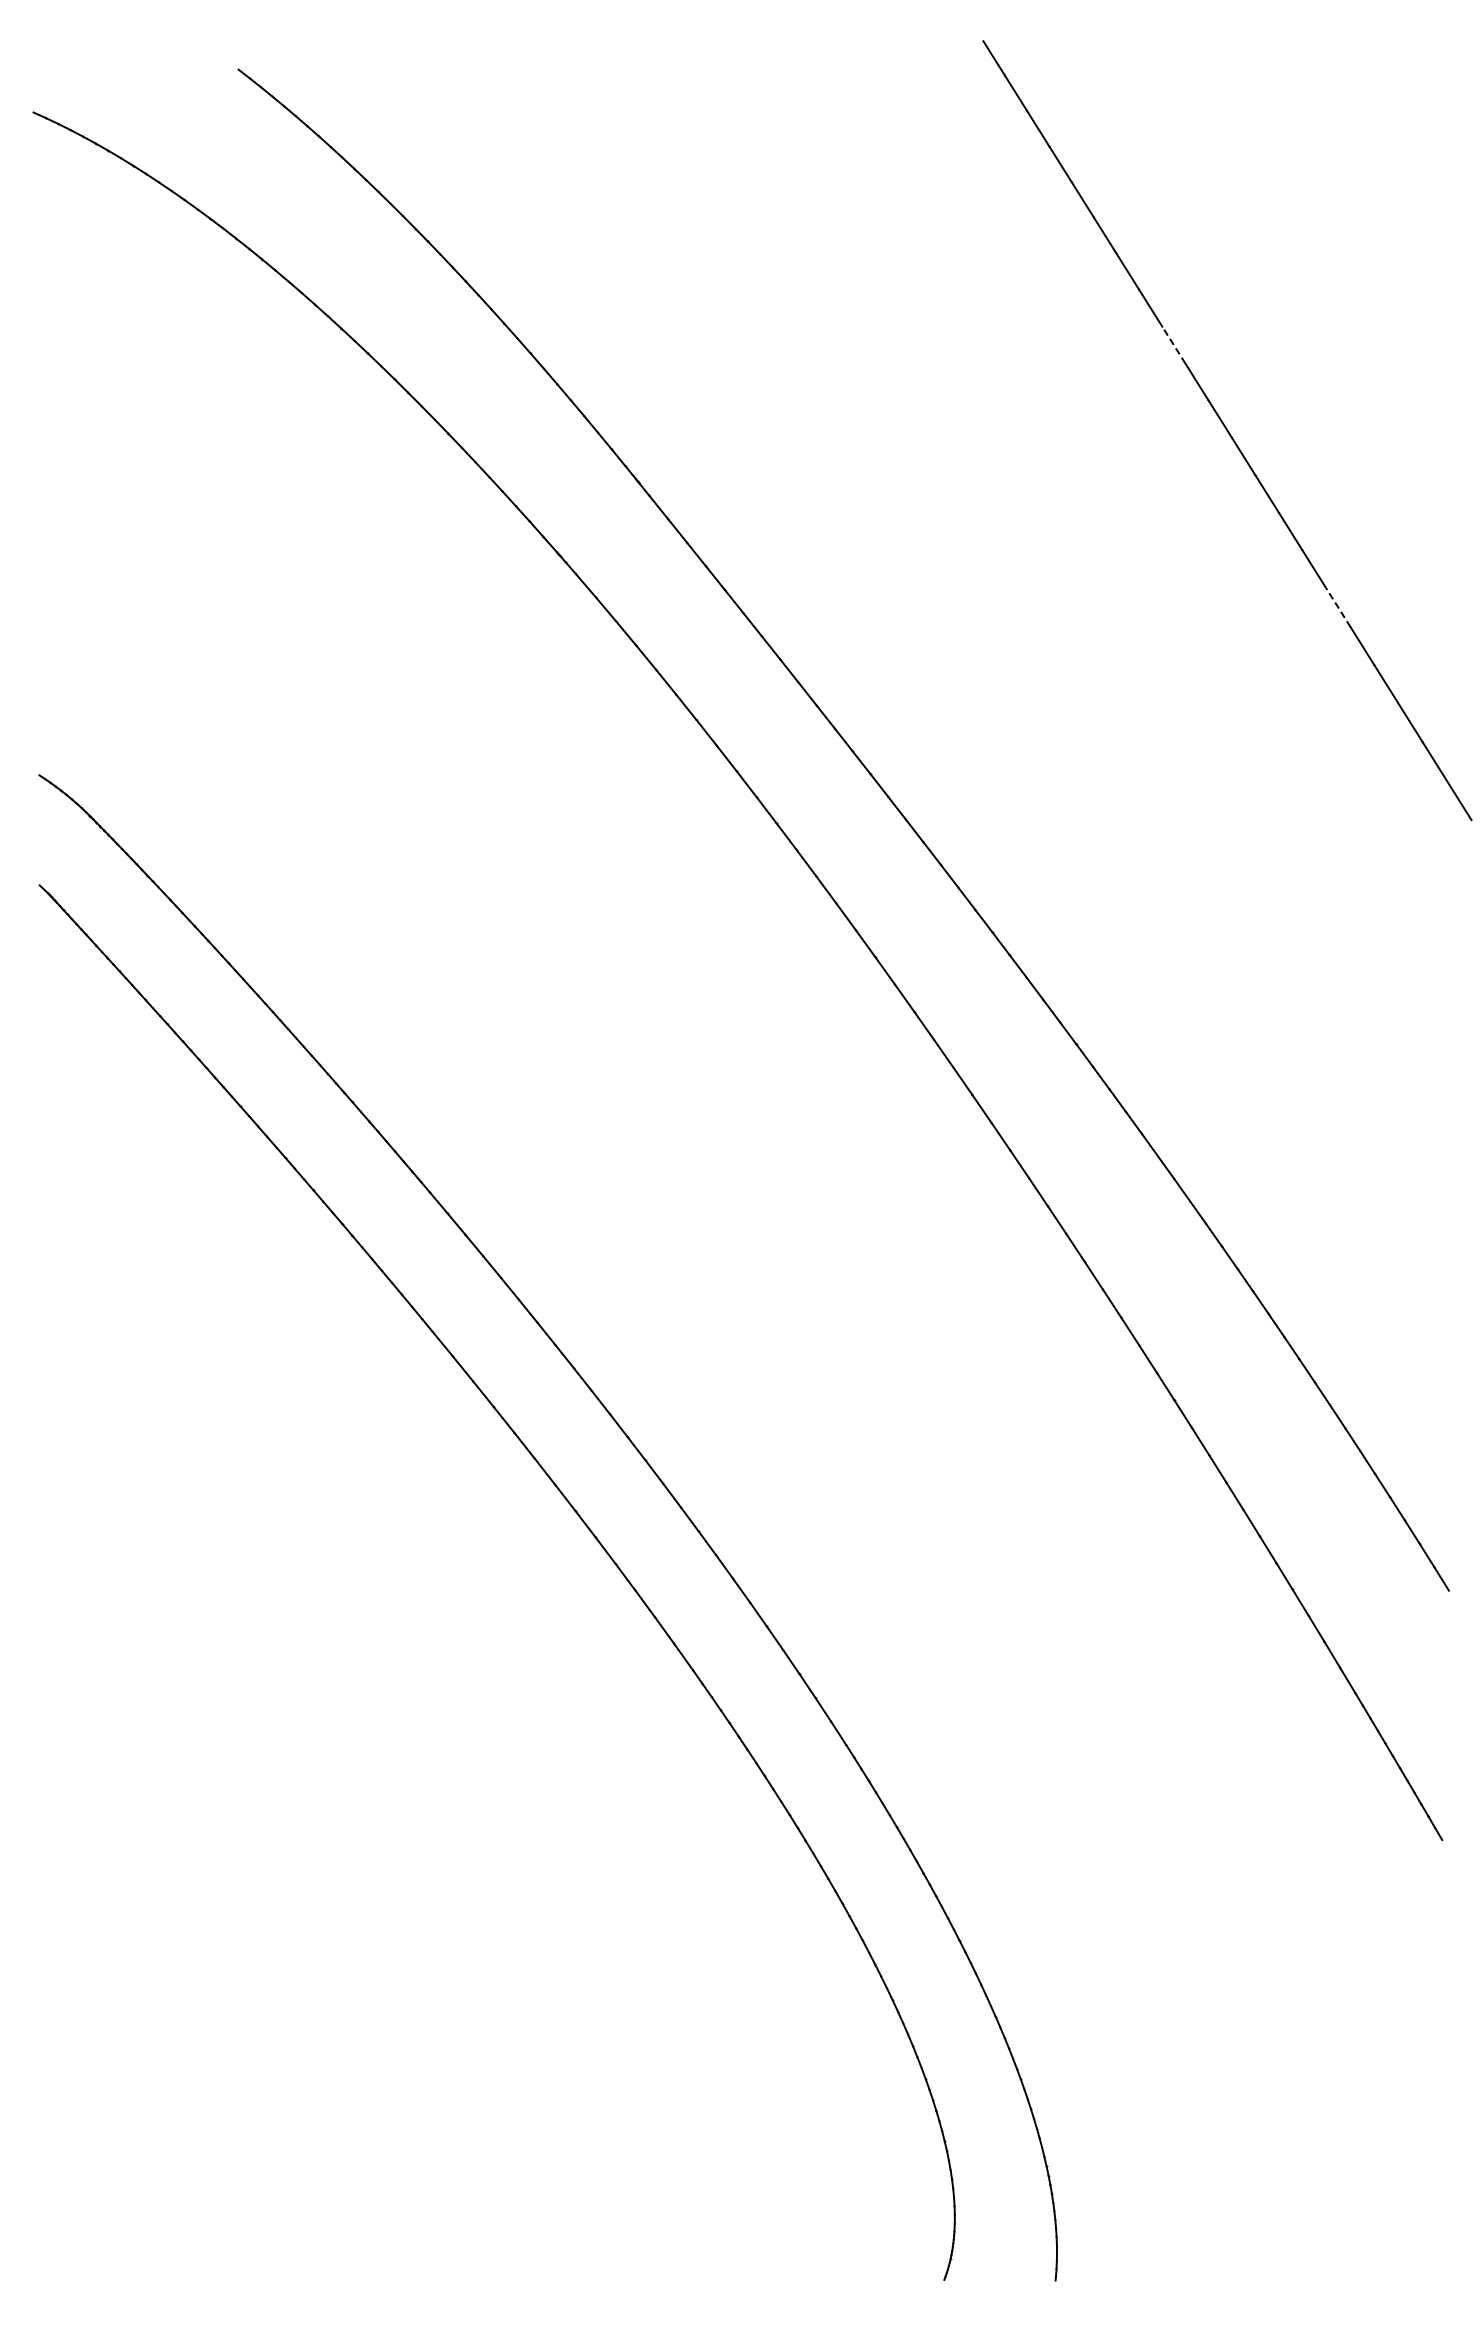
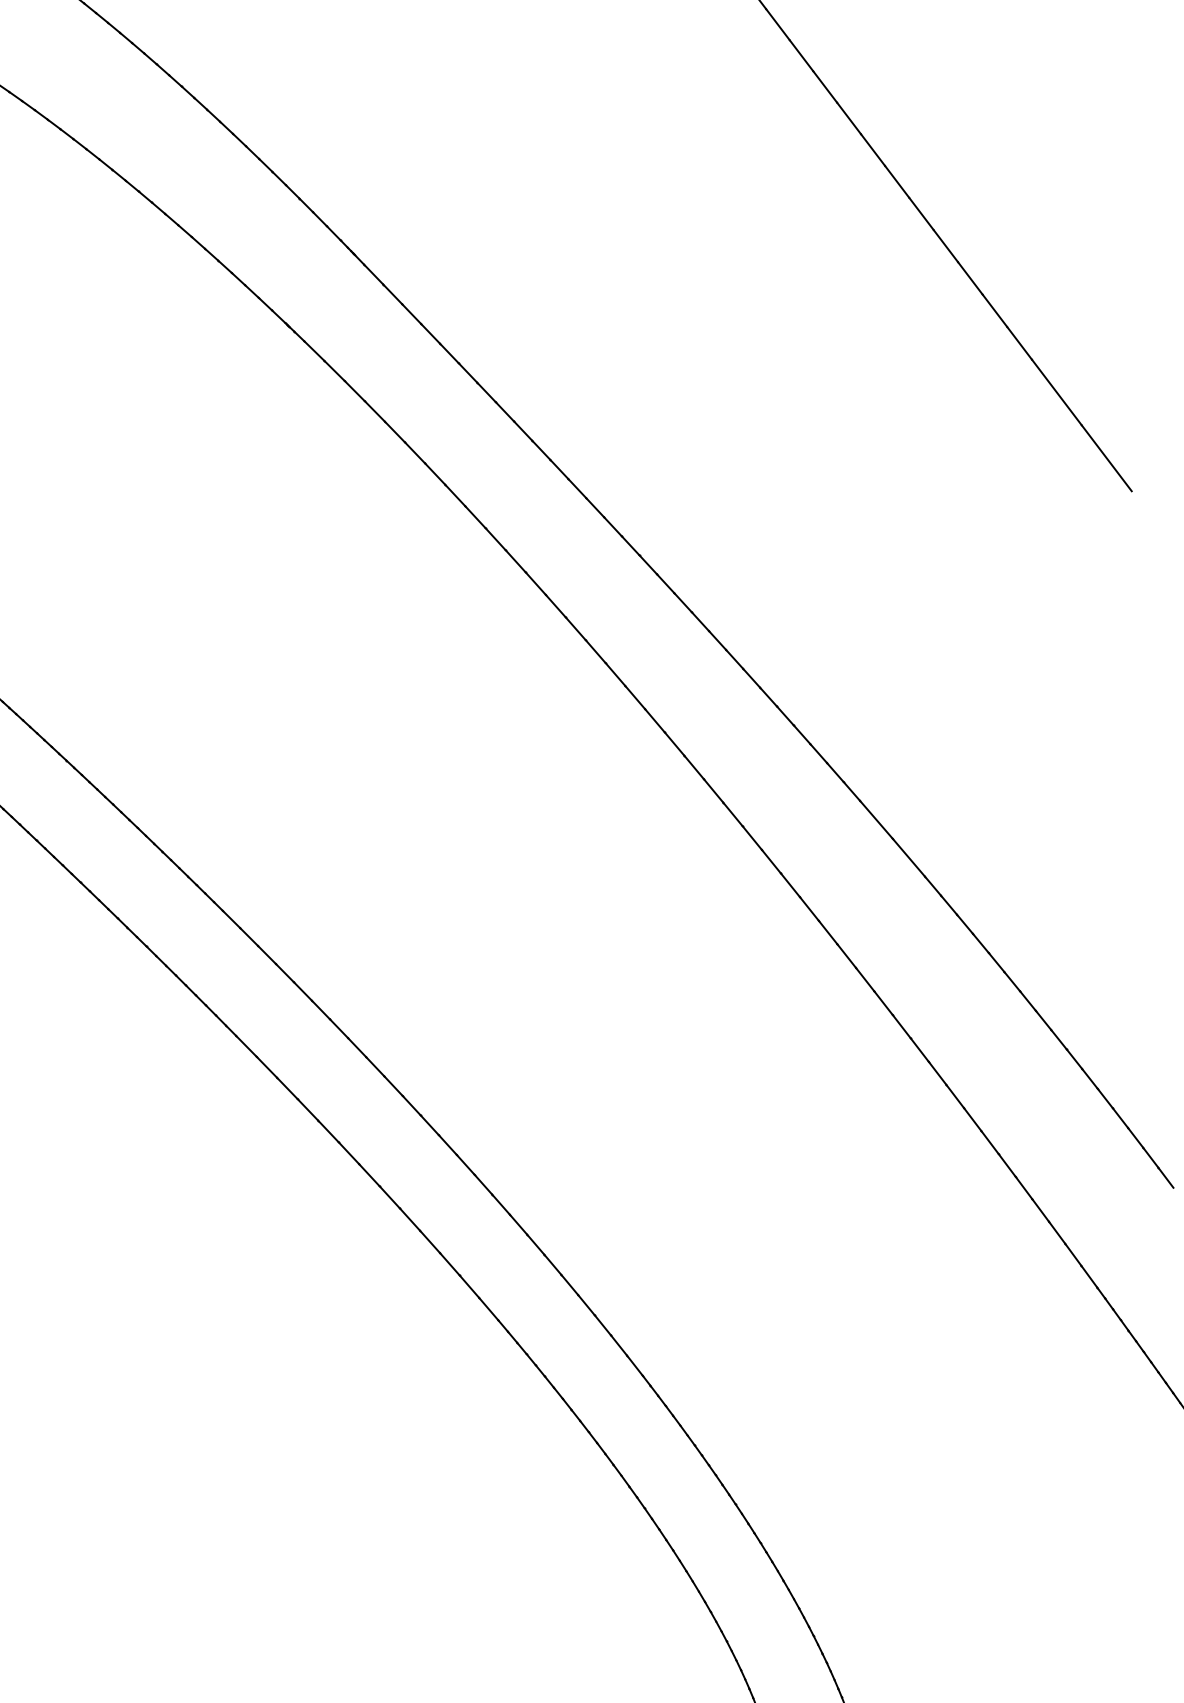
line: (1173, 345) -> (824, 87), dashed -> solid
line: (1338, 608) -> (994, 311), dashed -> solid

